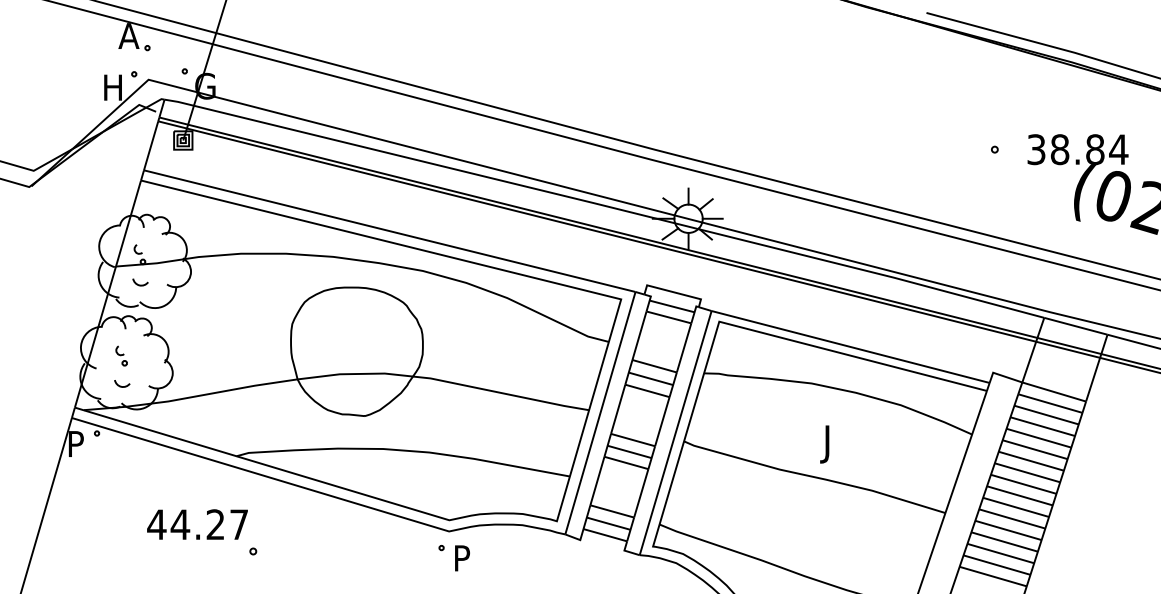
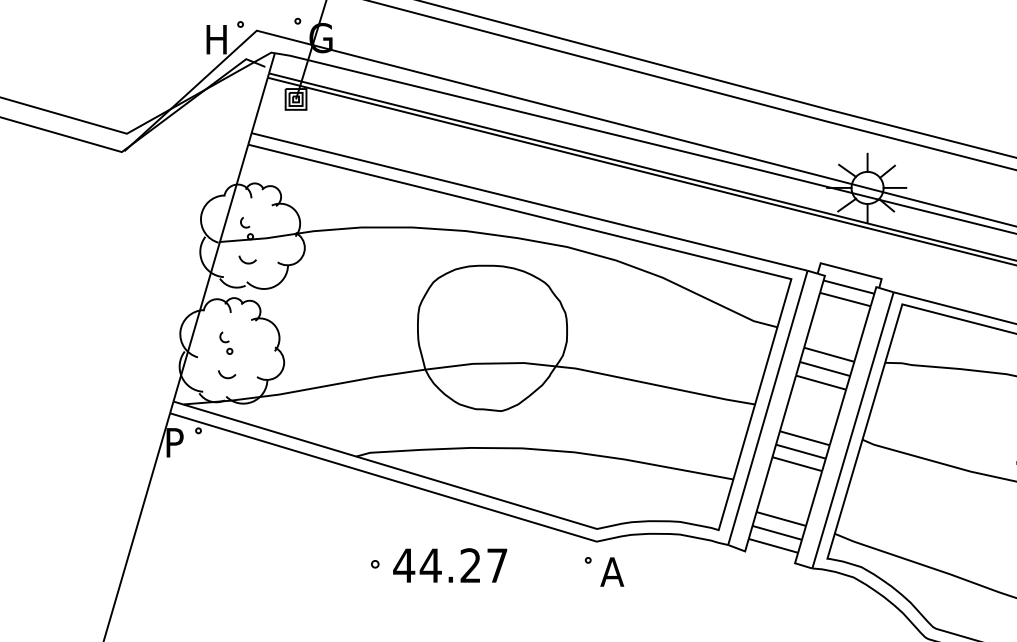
text: (197, 524) -> (450, 565), moved
text: (462, 558) -> (611, 572), P -> A

